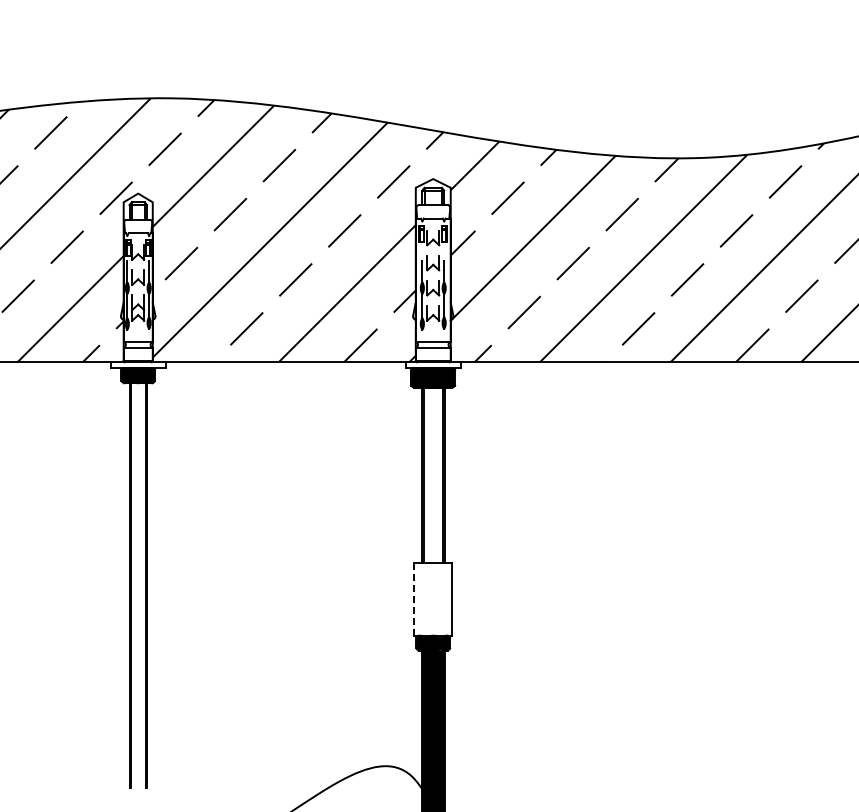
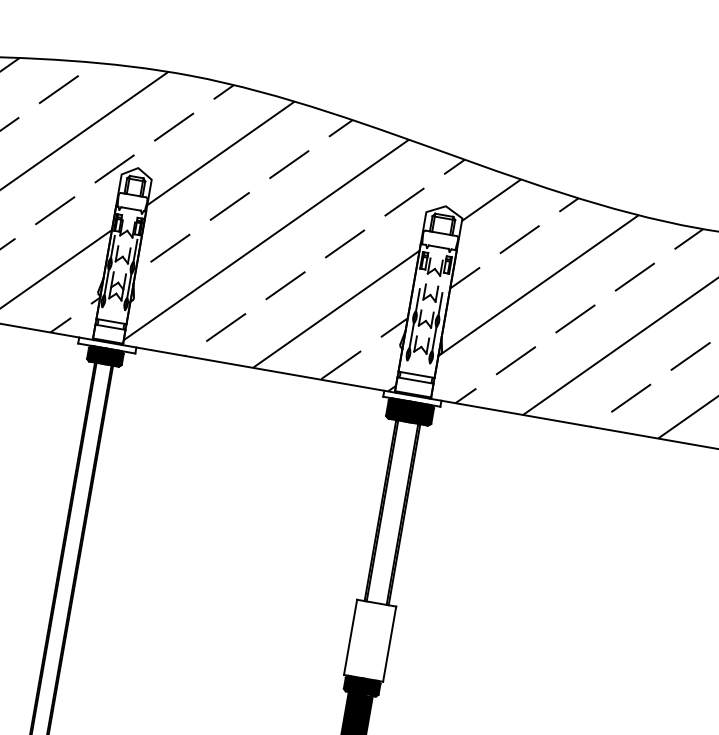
line: (414, 599) -> (350, 637), dashed -> solid

